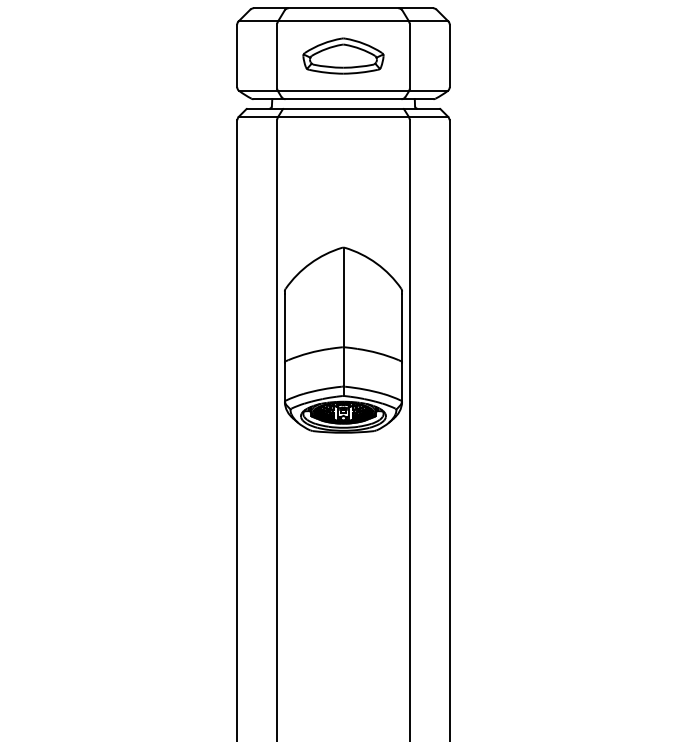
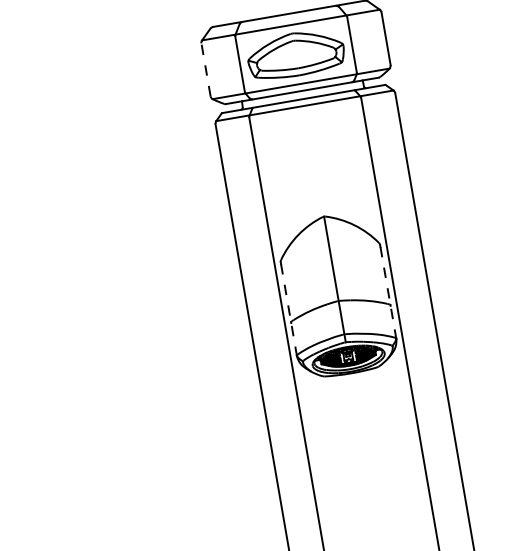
line: (237, 55) -> (206, 69), solid -> dashed
part: (343, 55) -> (295, 53), size x1.4
line: (284, 348) -> (288, 310), solid -> dashed
line: (402, 348) -> (388, 293), solid -> dashed

